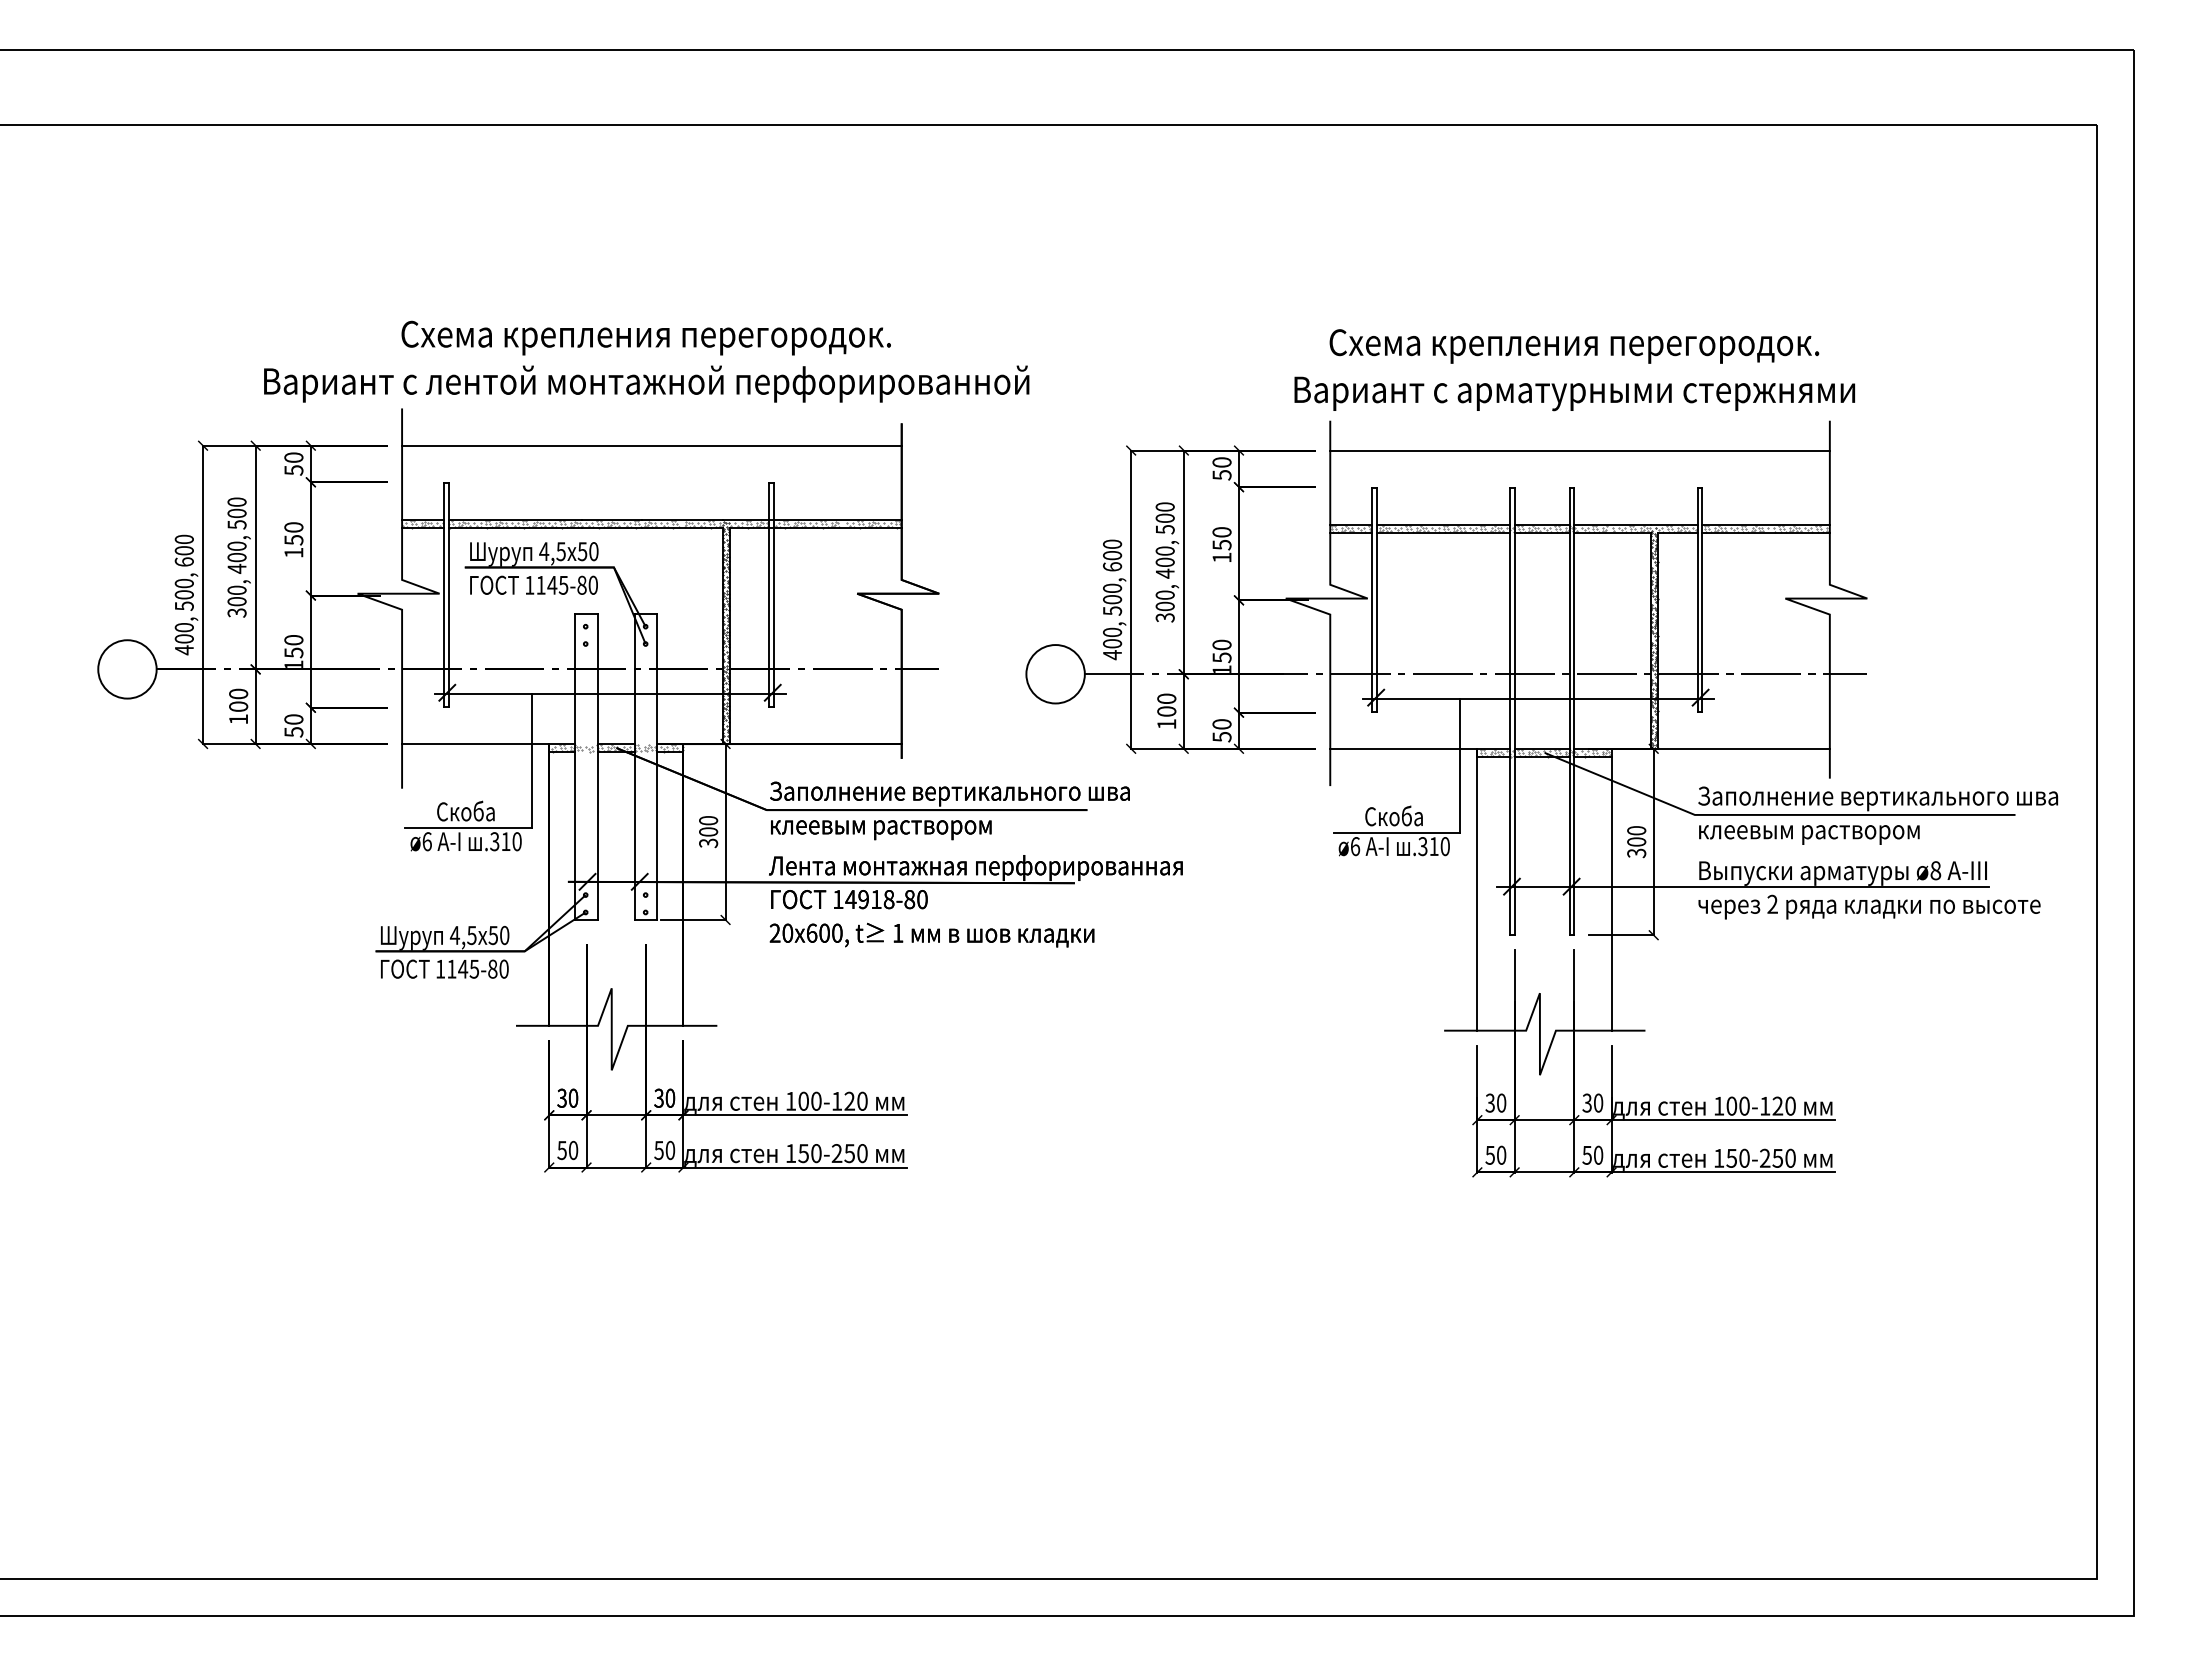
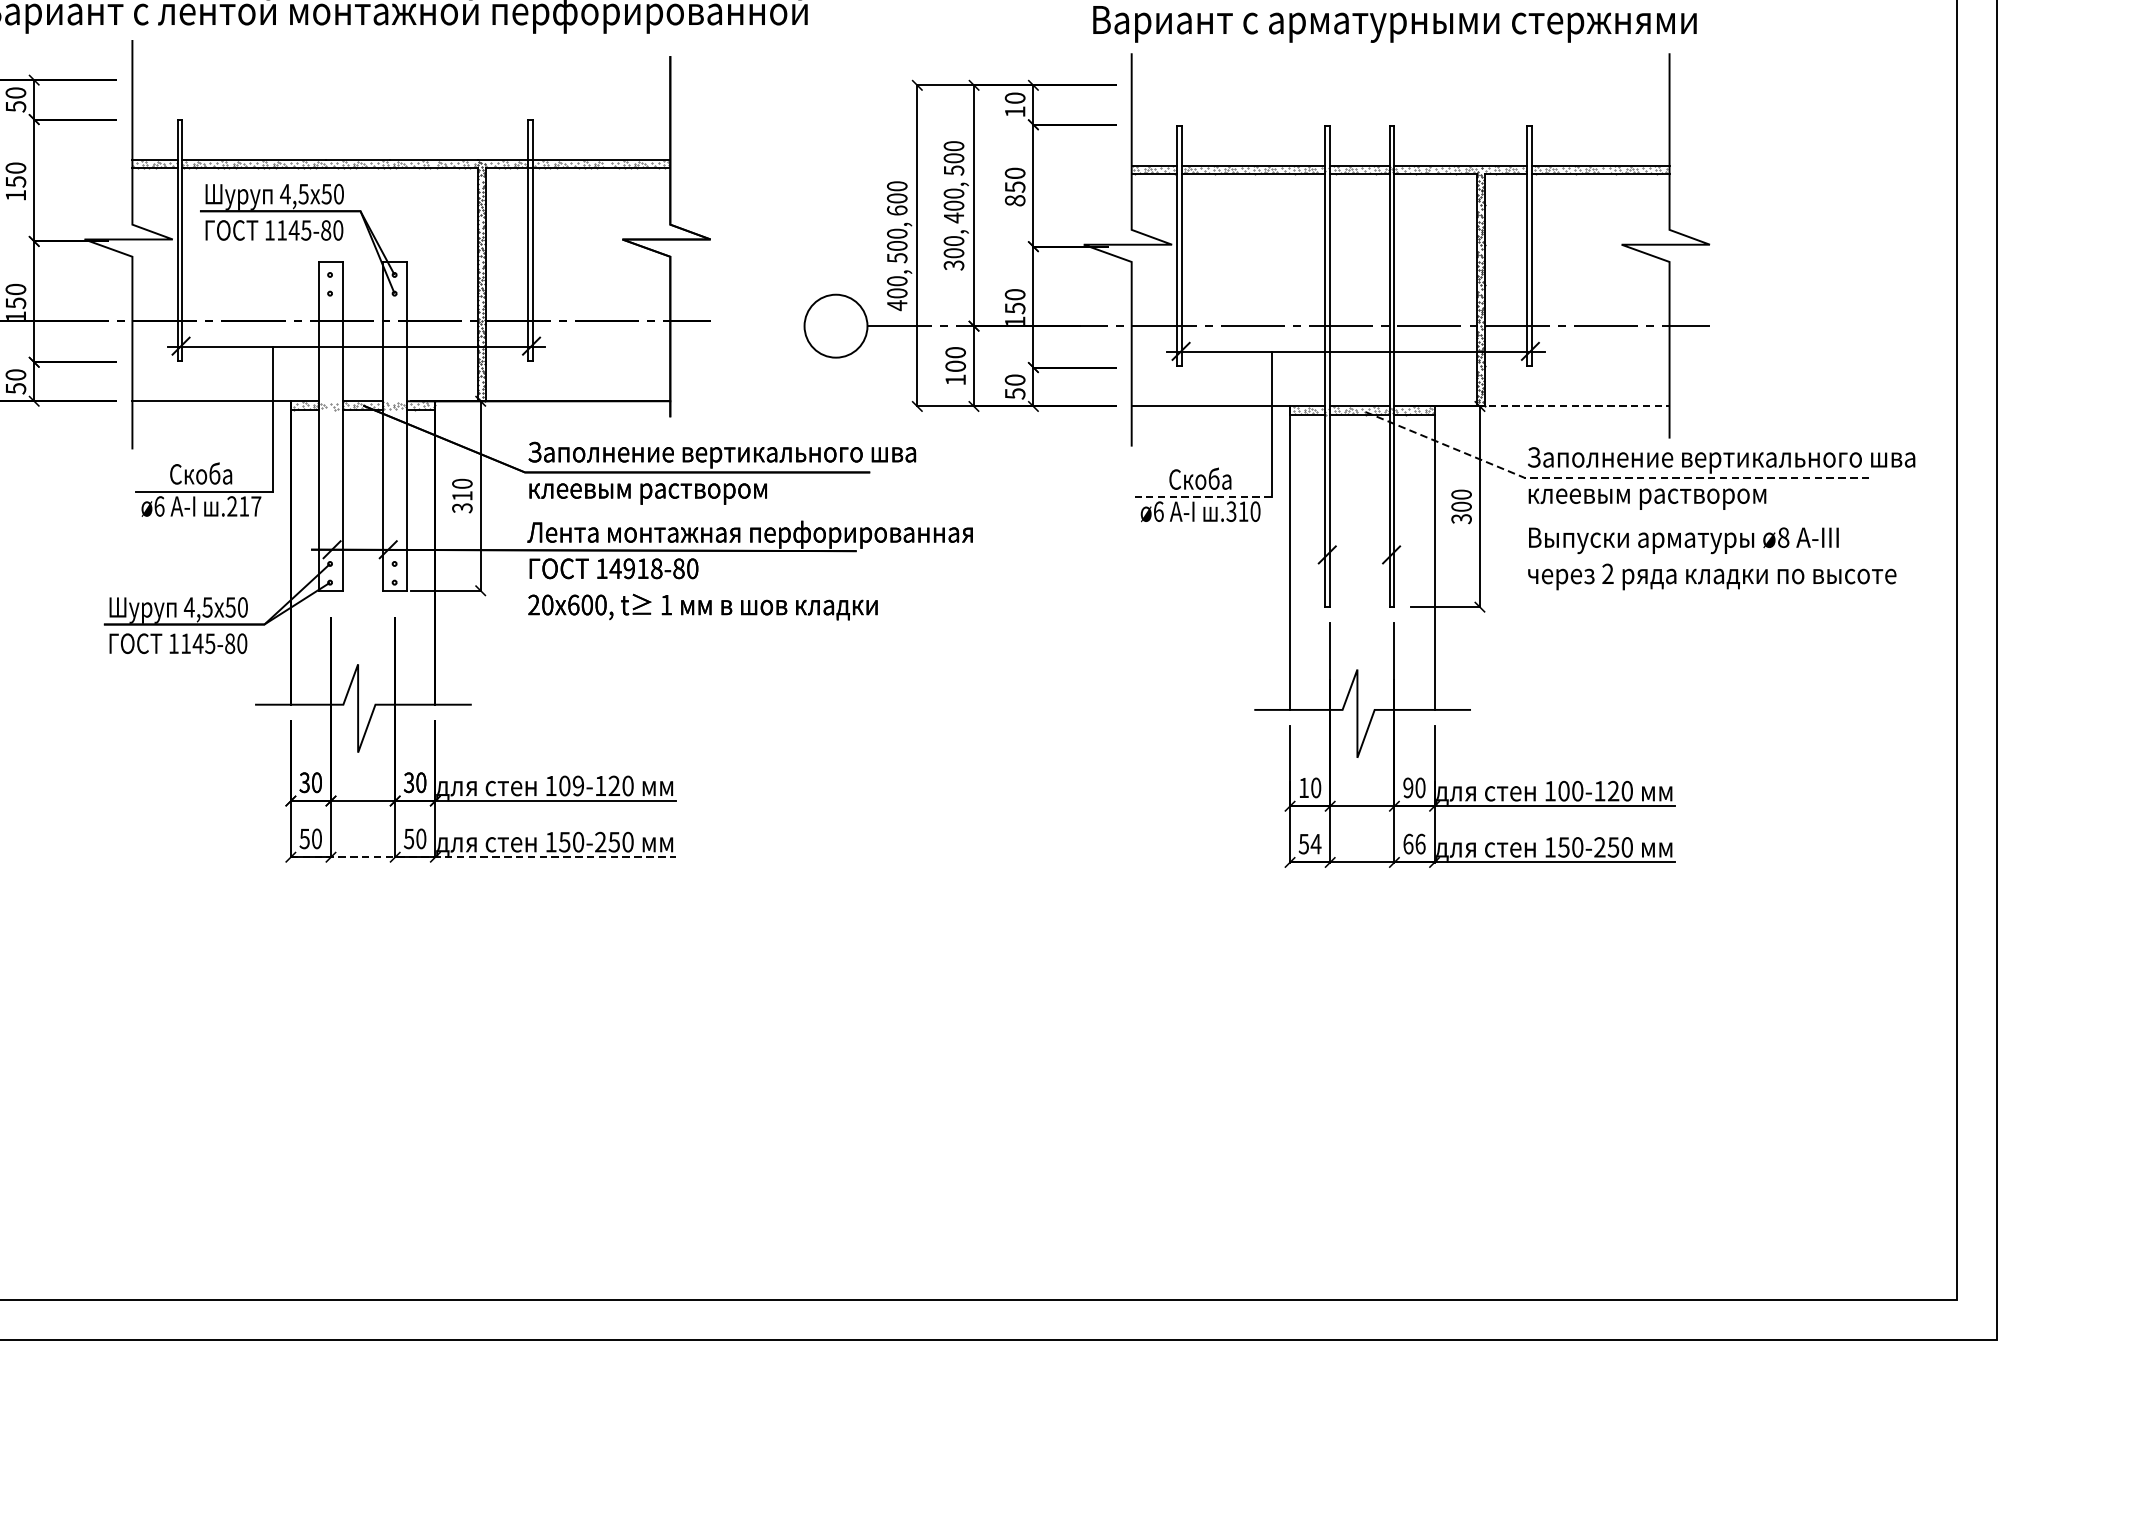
line: (651, 445) -> (400, 79), removed
line: (1579, 450) -> (1400, 85), removed
text: (1221, 475) -> (1014, 112), 50 -> 10
text: (1221, 557) -> (1014, 200), 150 -> 850
line: (1740, 748) -> (1573, 406), solid -> dashed
line: (1772, 814) -> (1607, 477), solid -> dashed
text: (708, 831) -> (462, 495), 300 -> 310
line: (1396, 832) -> (1203, 496), solid -> dashed
text: (505, 841) -> (243, 506), .310 -> .217
line: (1743, 886) -> (1576, 554), removed
text: (816, 1100) -> (578, 785), 100-120 -> 109-120
text: (1489, 1102) -> (1303, 787), 30 -> 10
text: (1586, 1102) -> (1407, 787), 30 -> 90
text: (1501, 1154) -> (1316, 843), 50 -> 54
text: (1592, 1154) -> (1414, 843), 50 -> 66
line: (728, 1167) -> (483, 857), solid -> dashed

